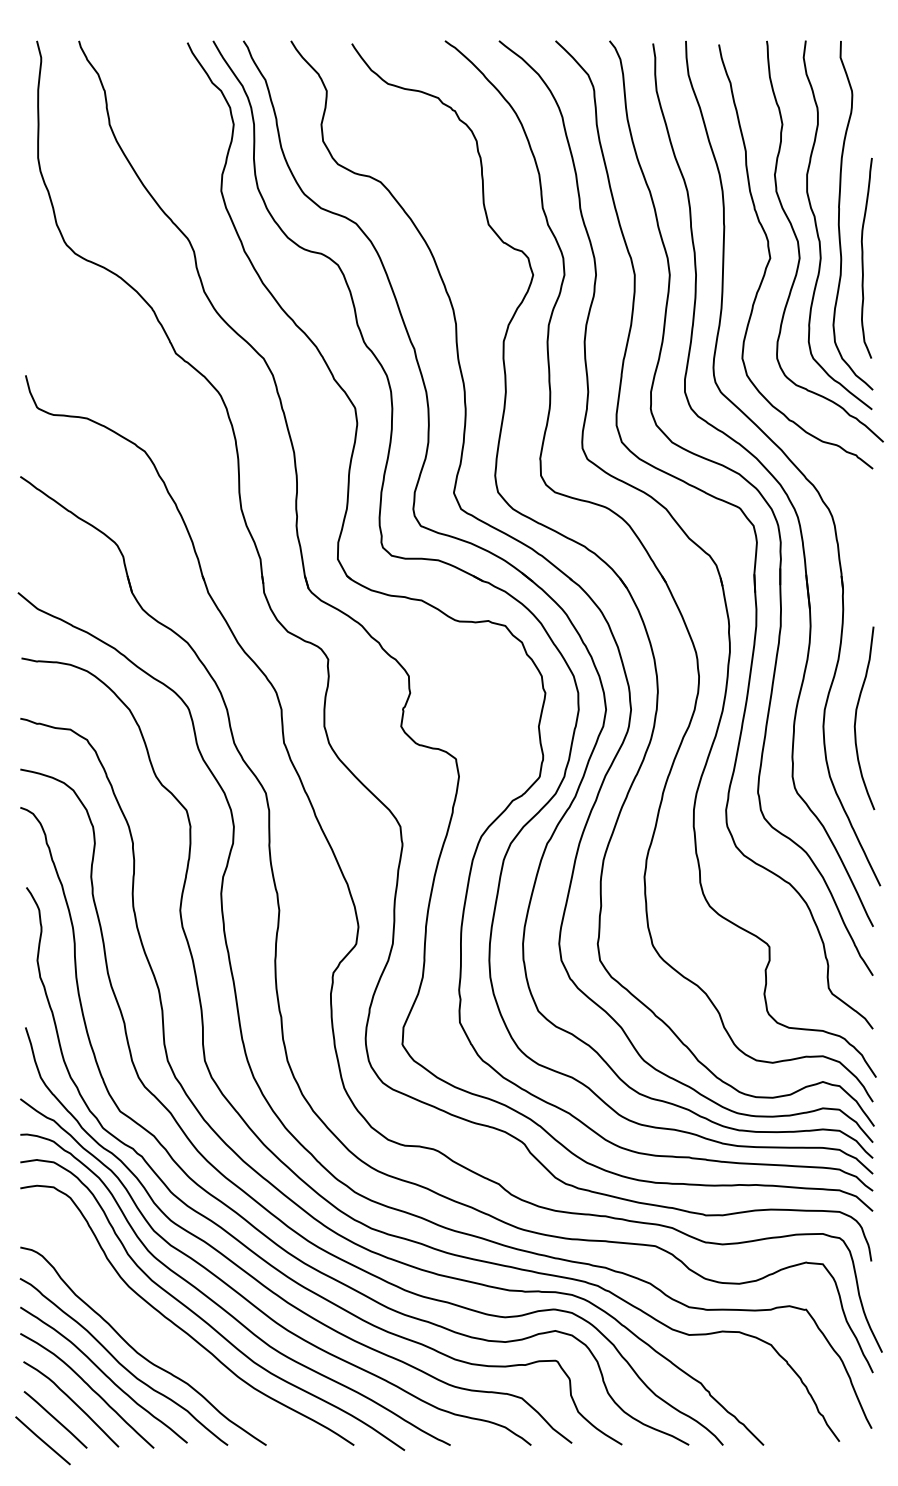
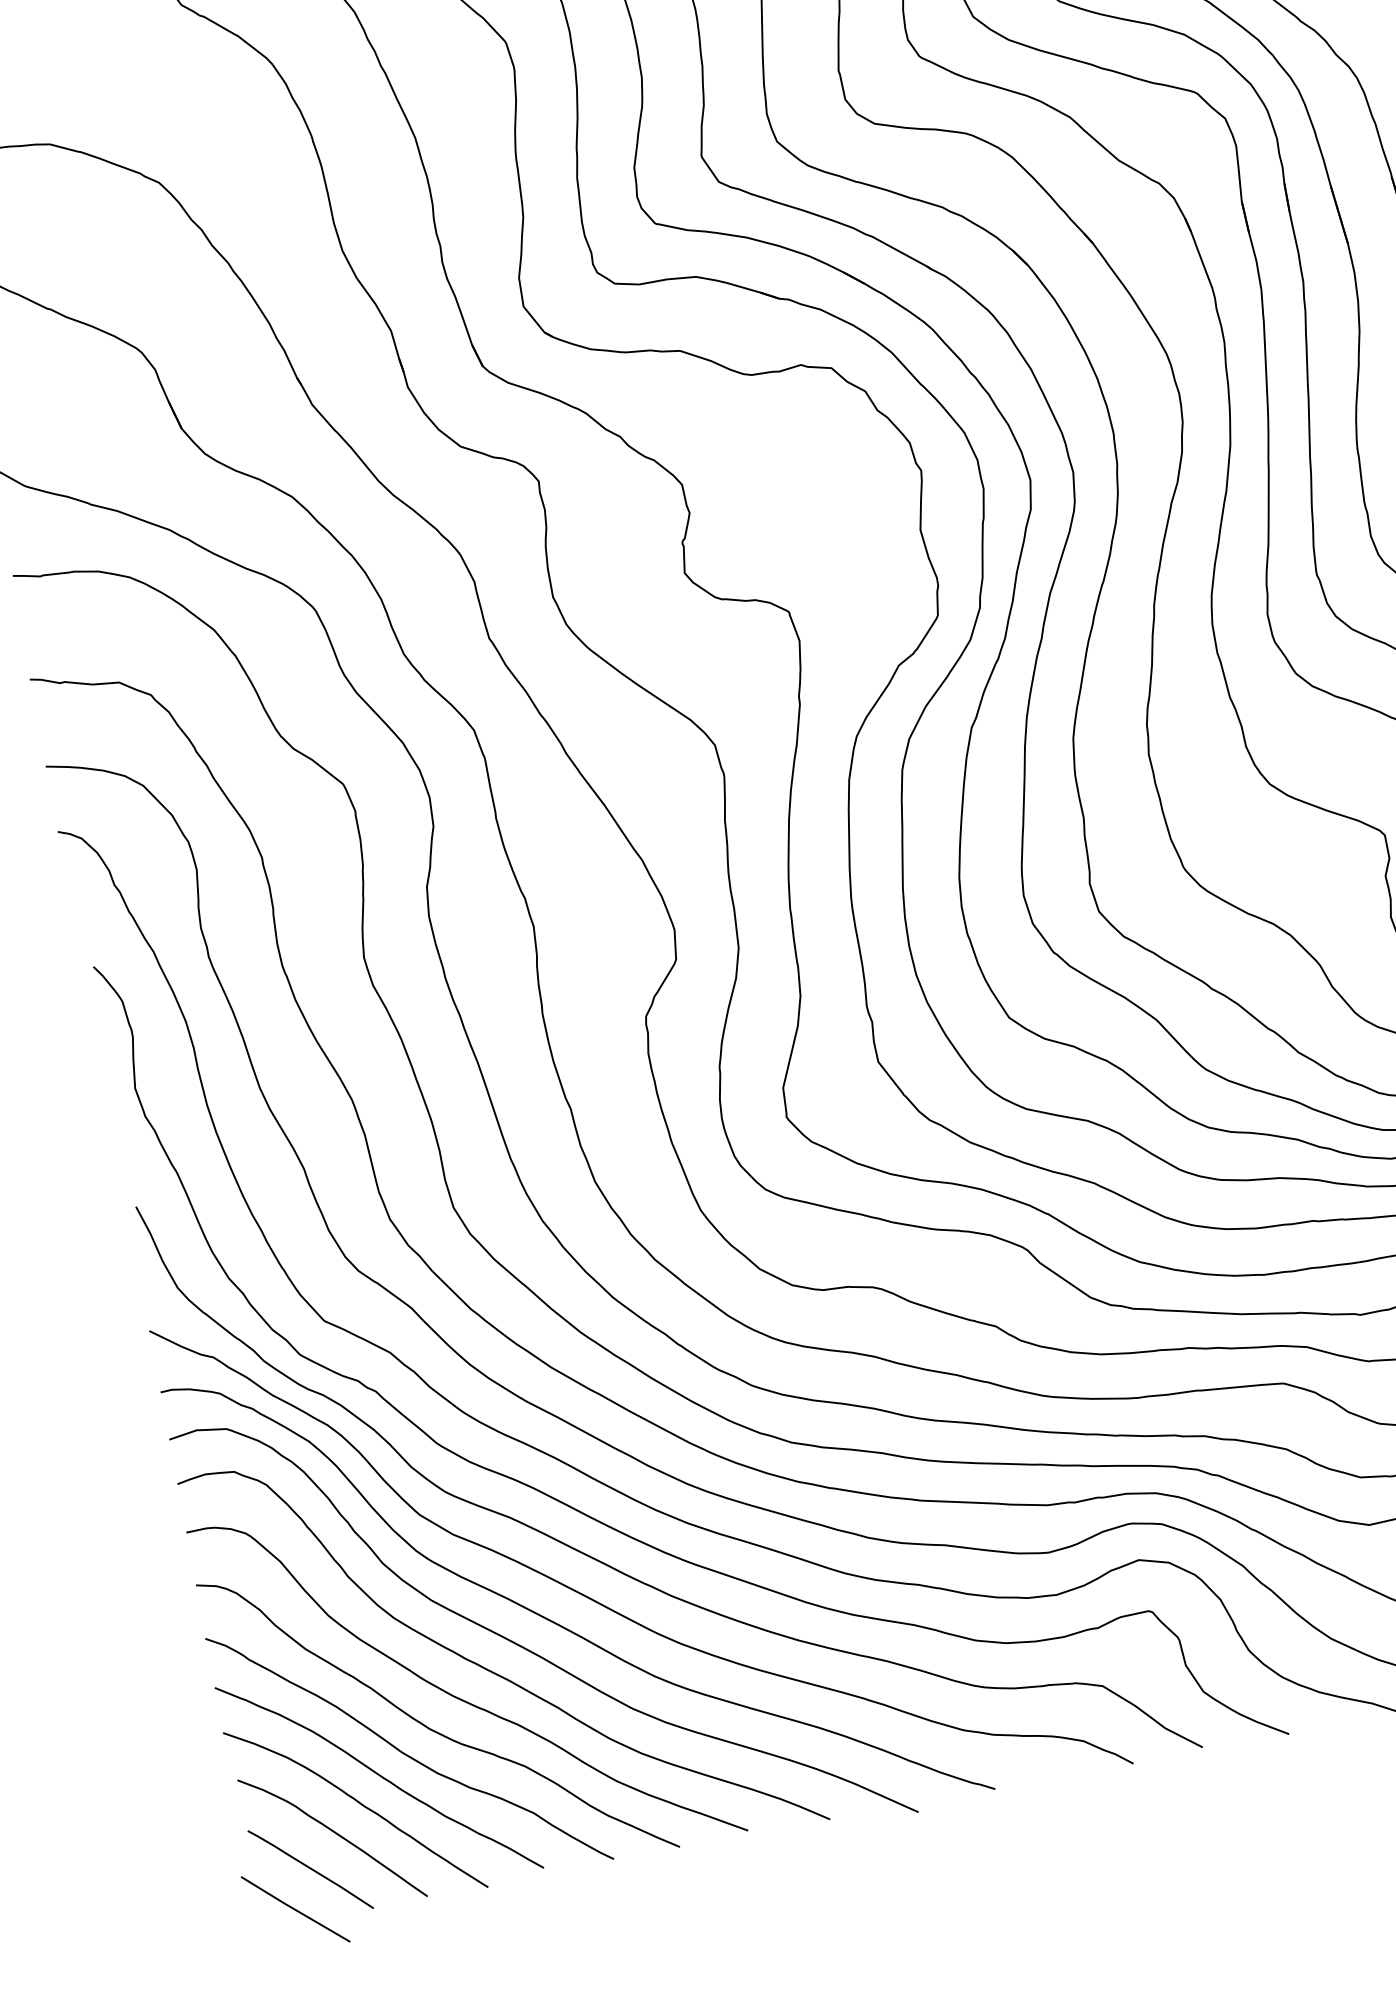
curve: (157, 1337) -> (459, 1696), added

